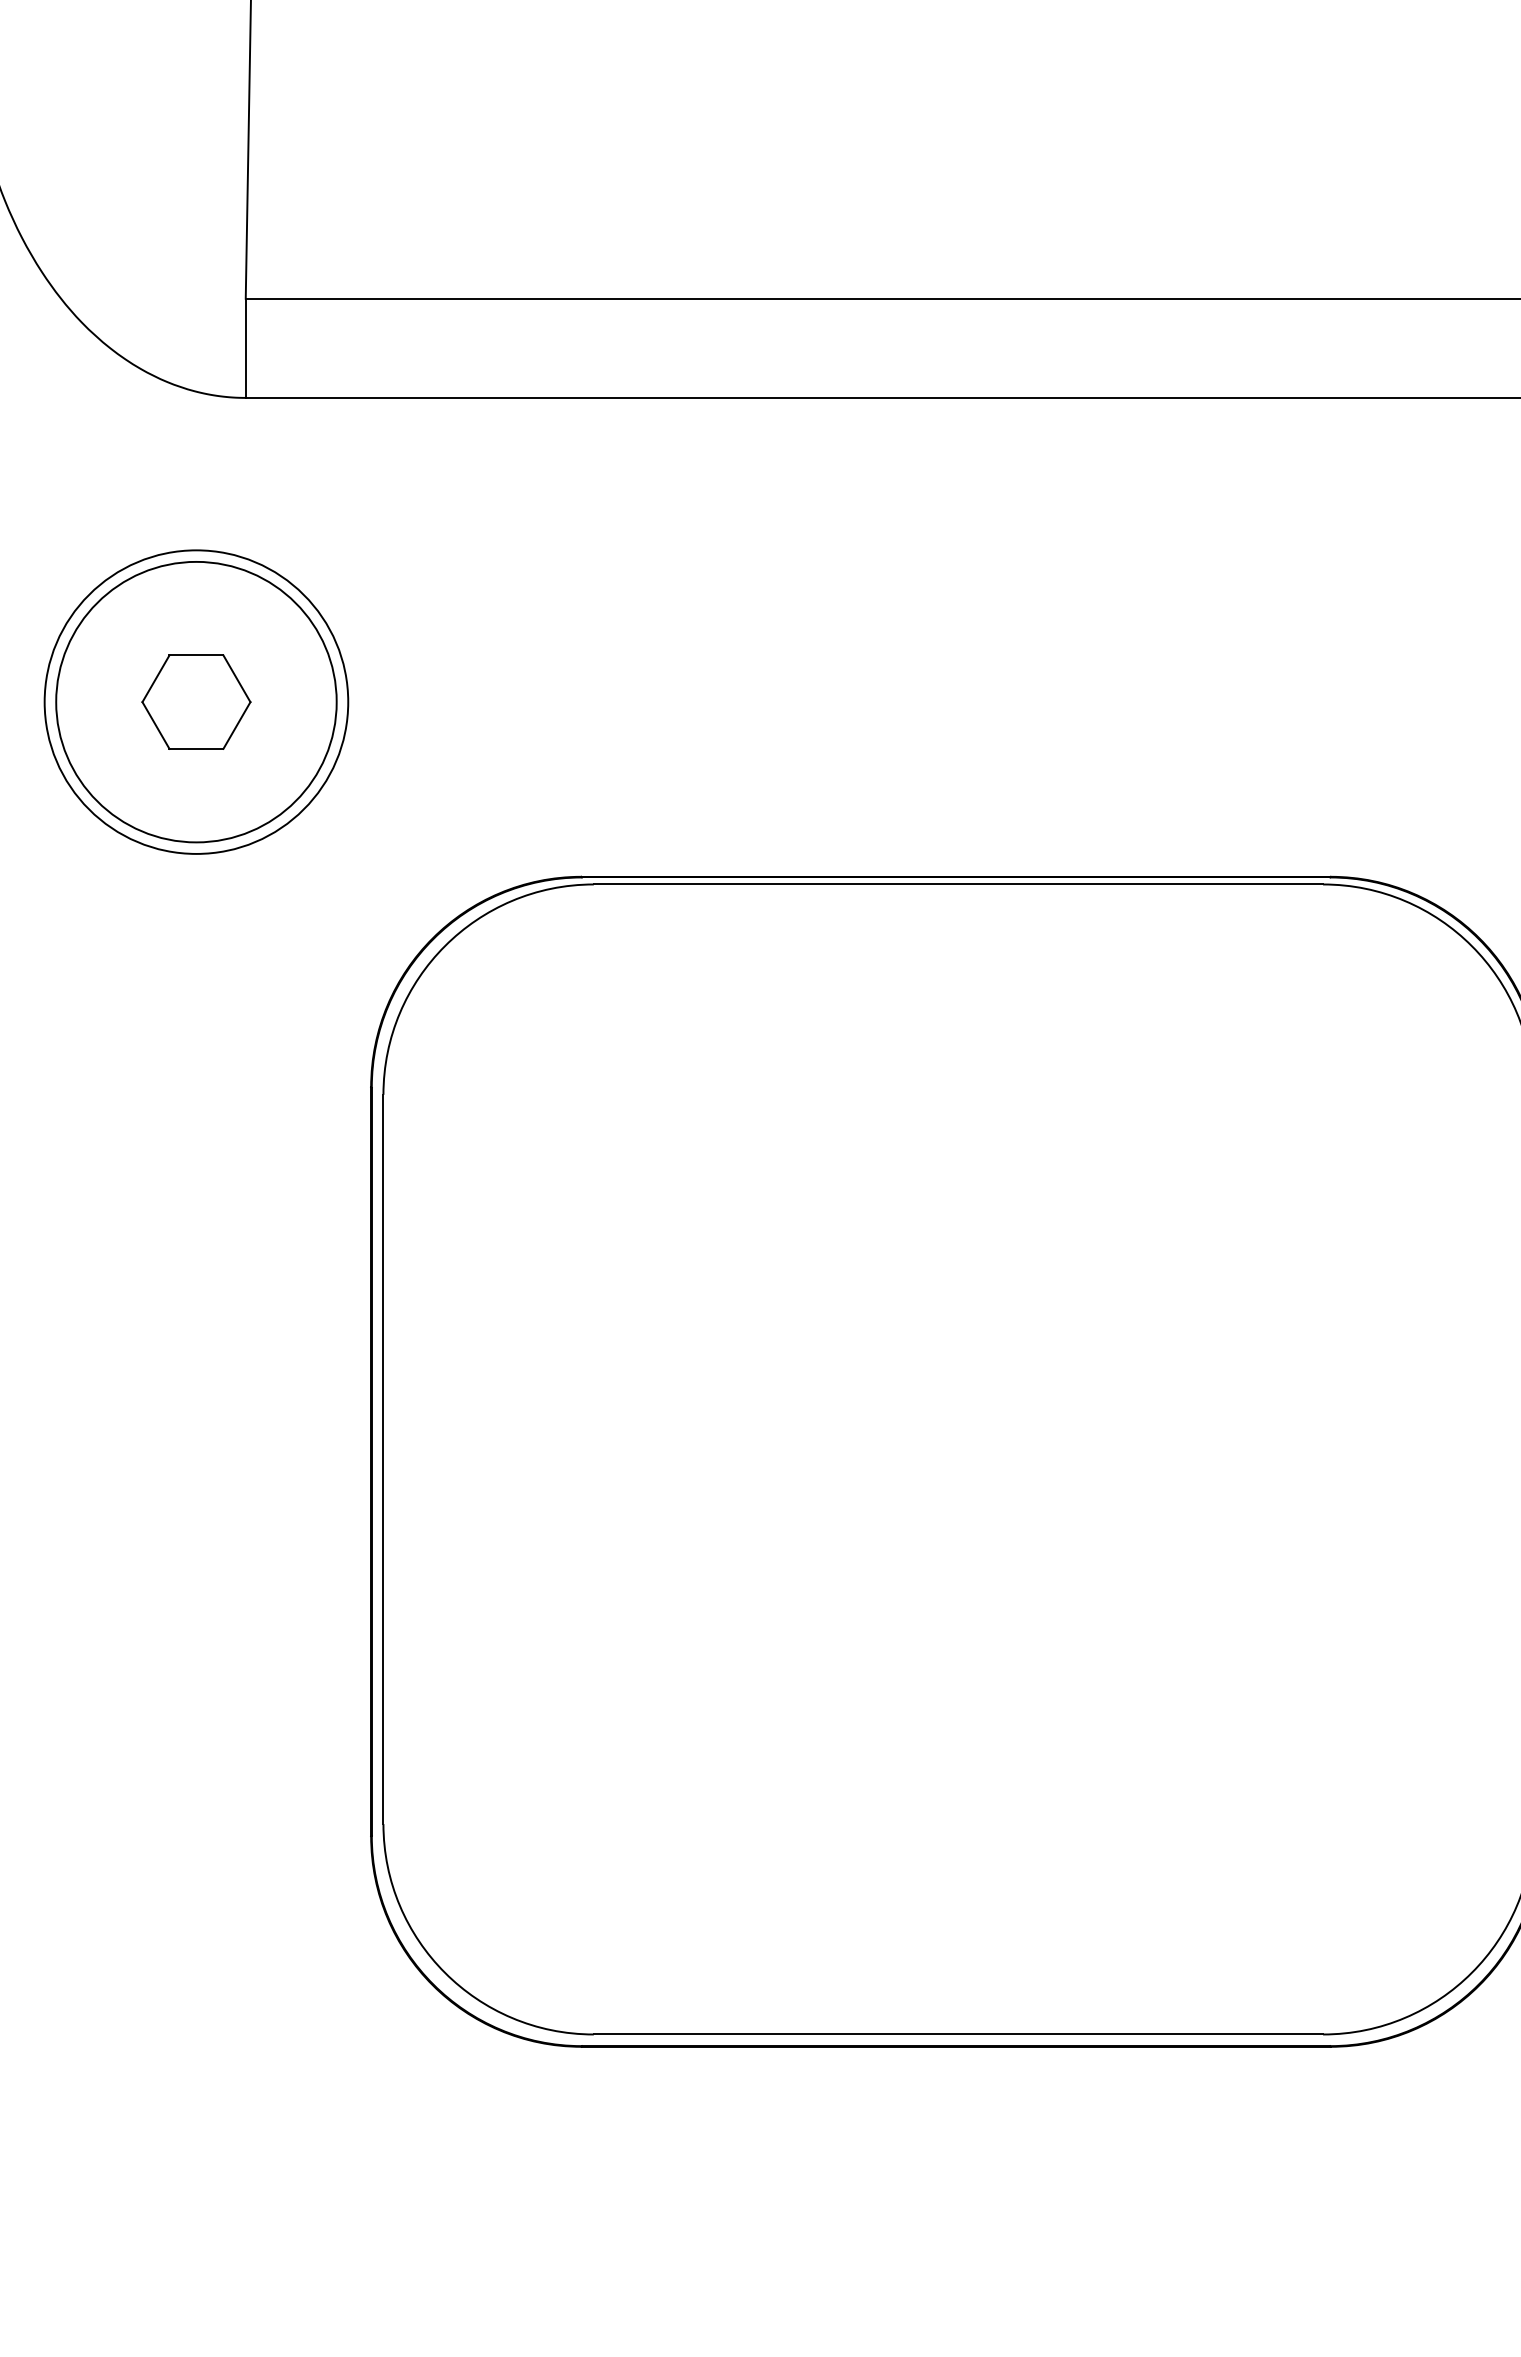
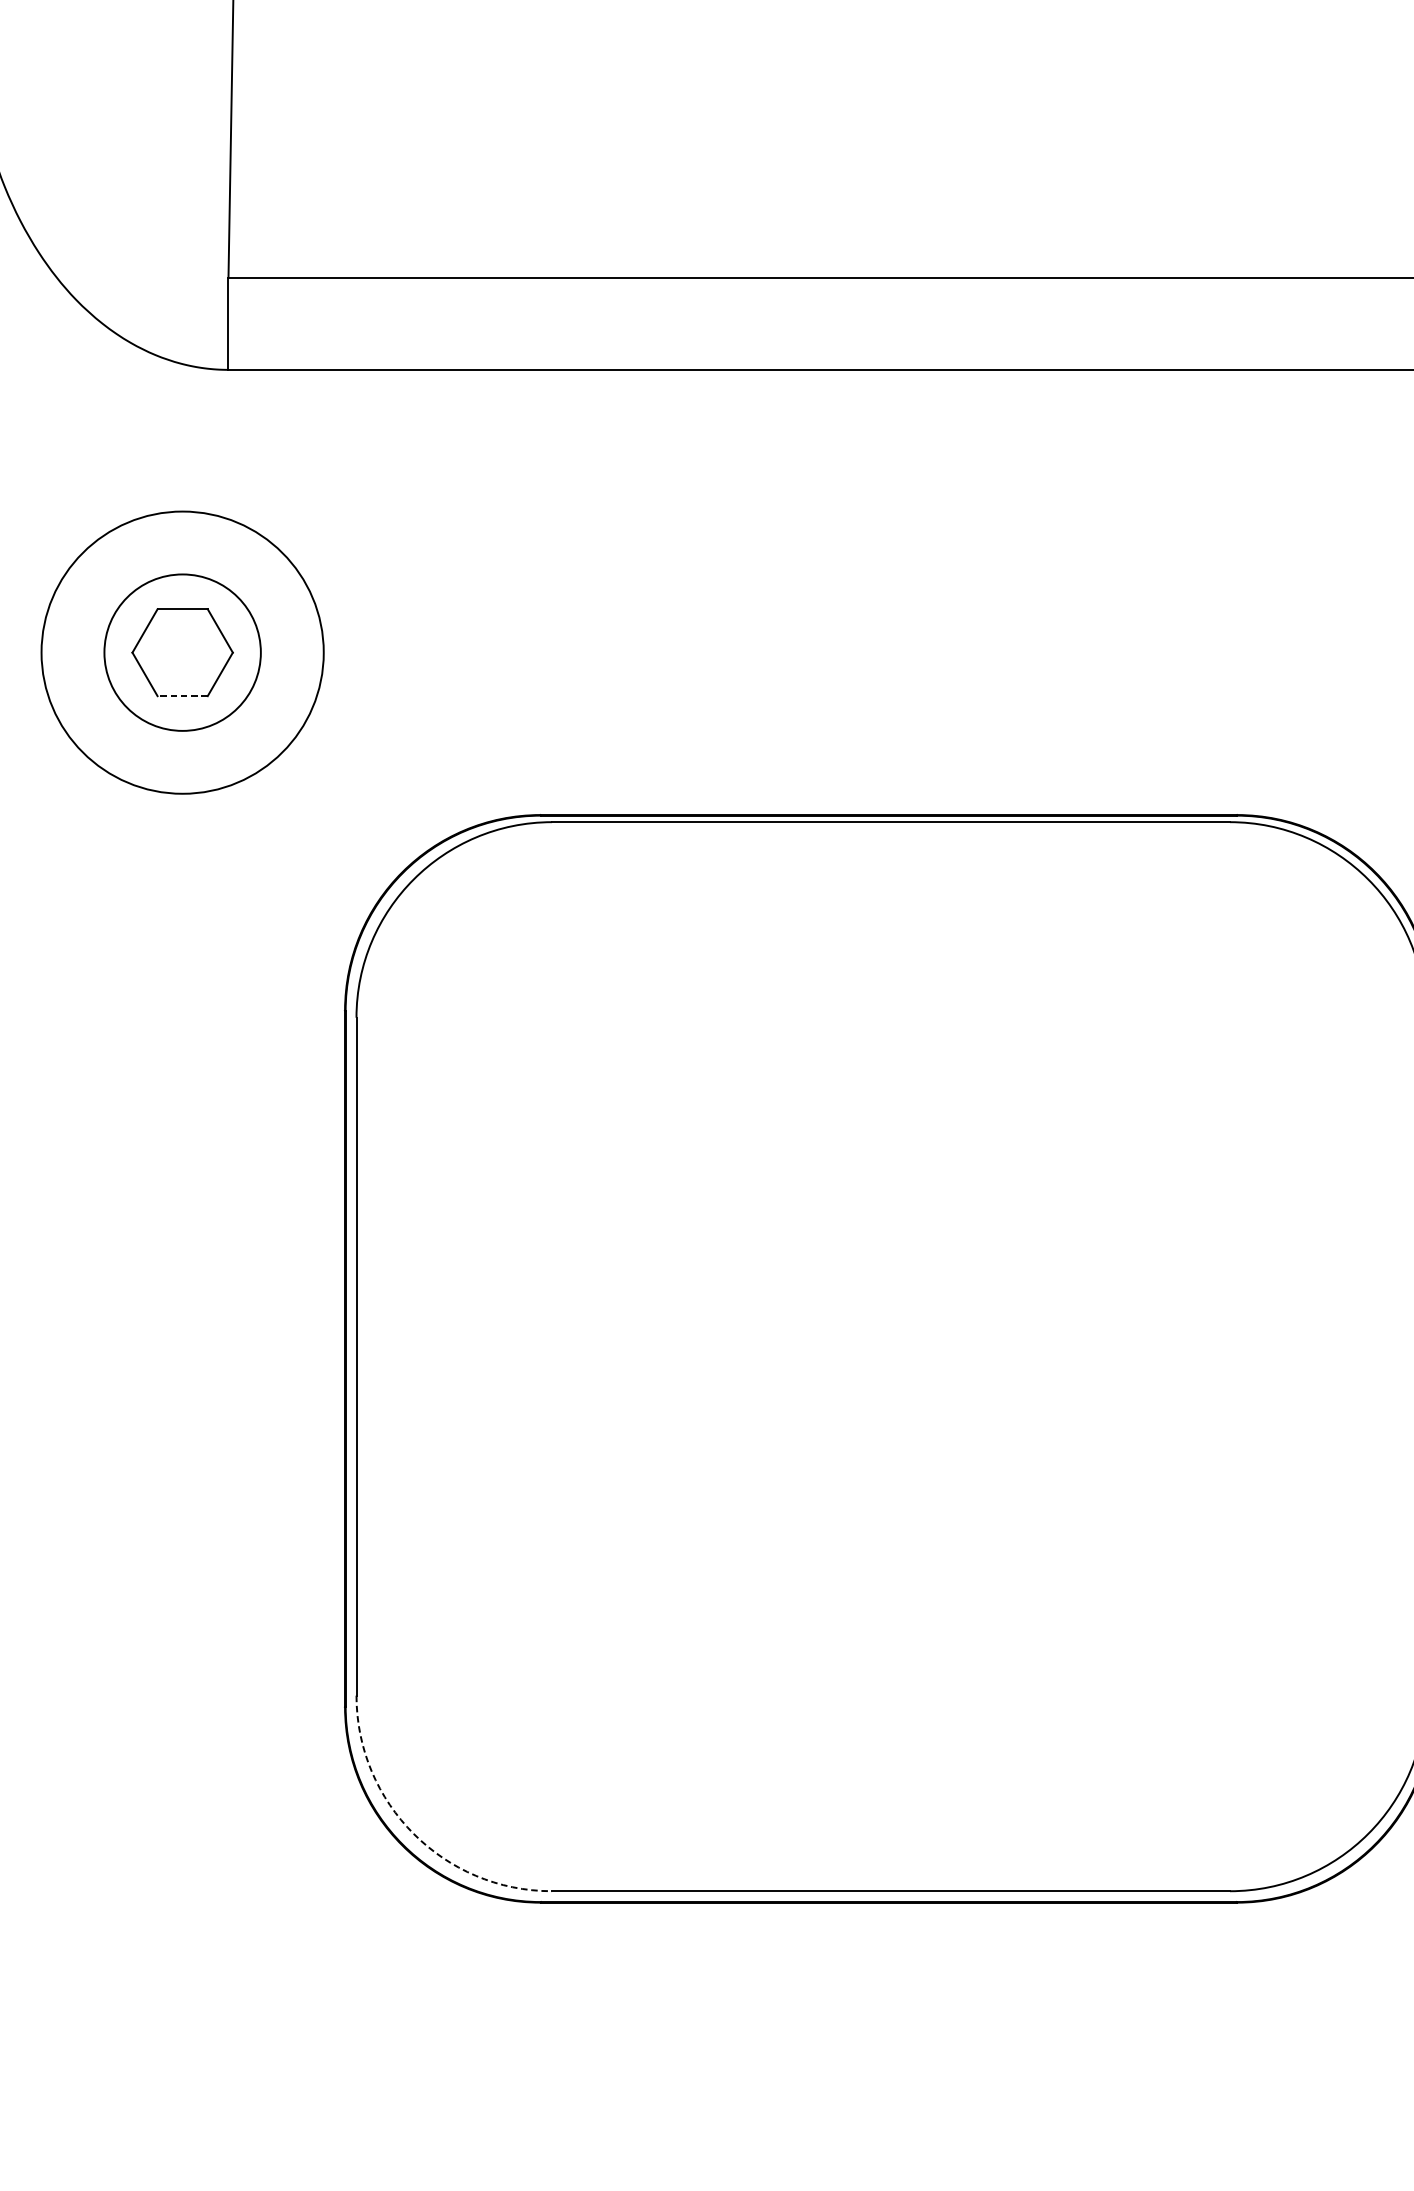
circle: (196, 701) -> (182, 652), size x0.6
line: (196, 748) -> (182, 695), solid -> dashed
arc: (445, 1972) -> (414, 1833), solid -> dashed

